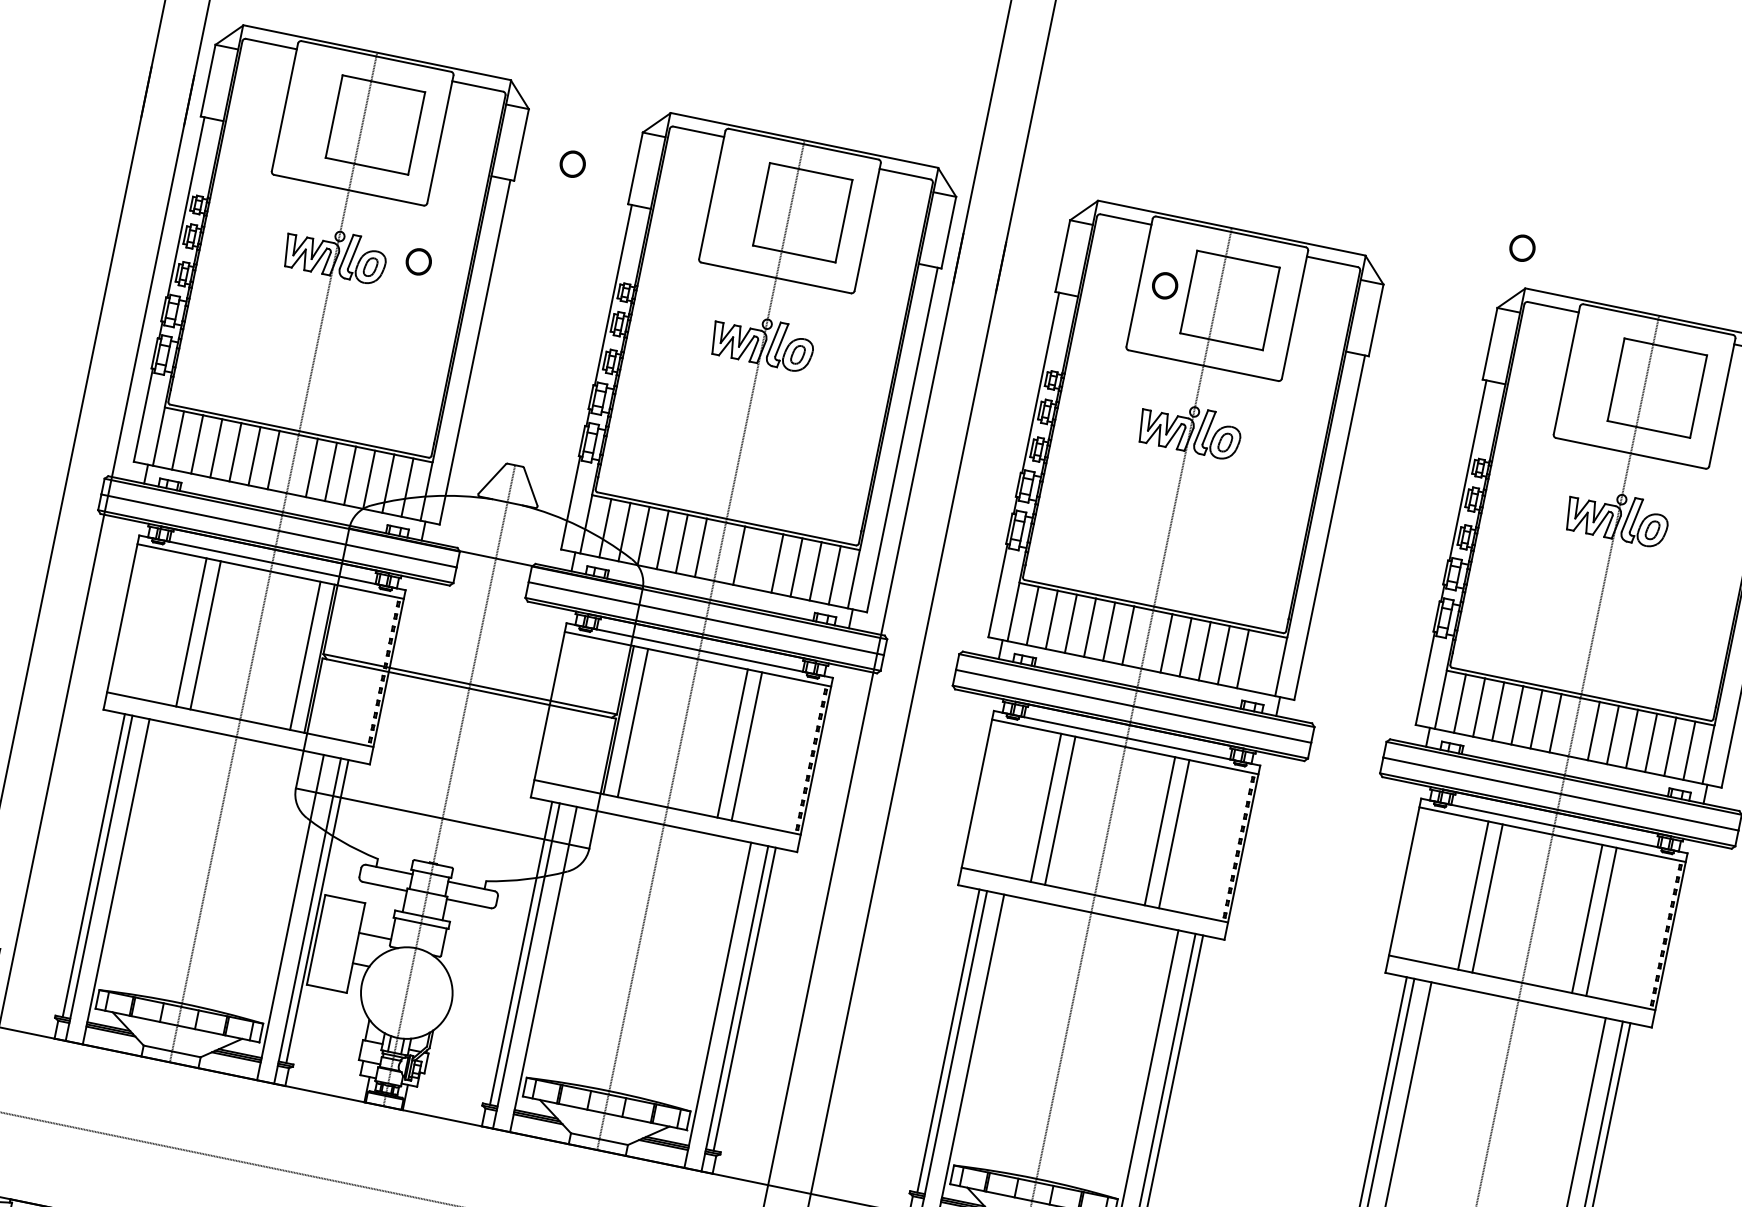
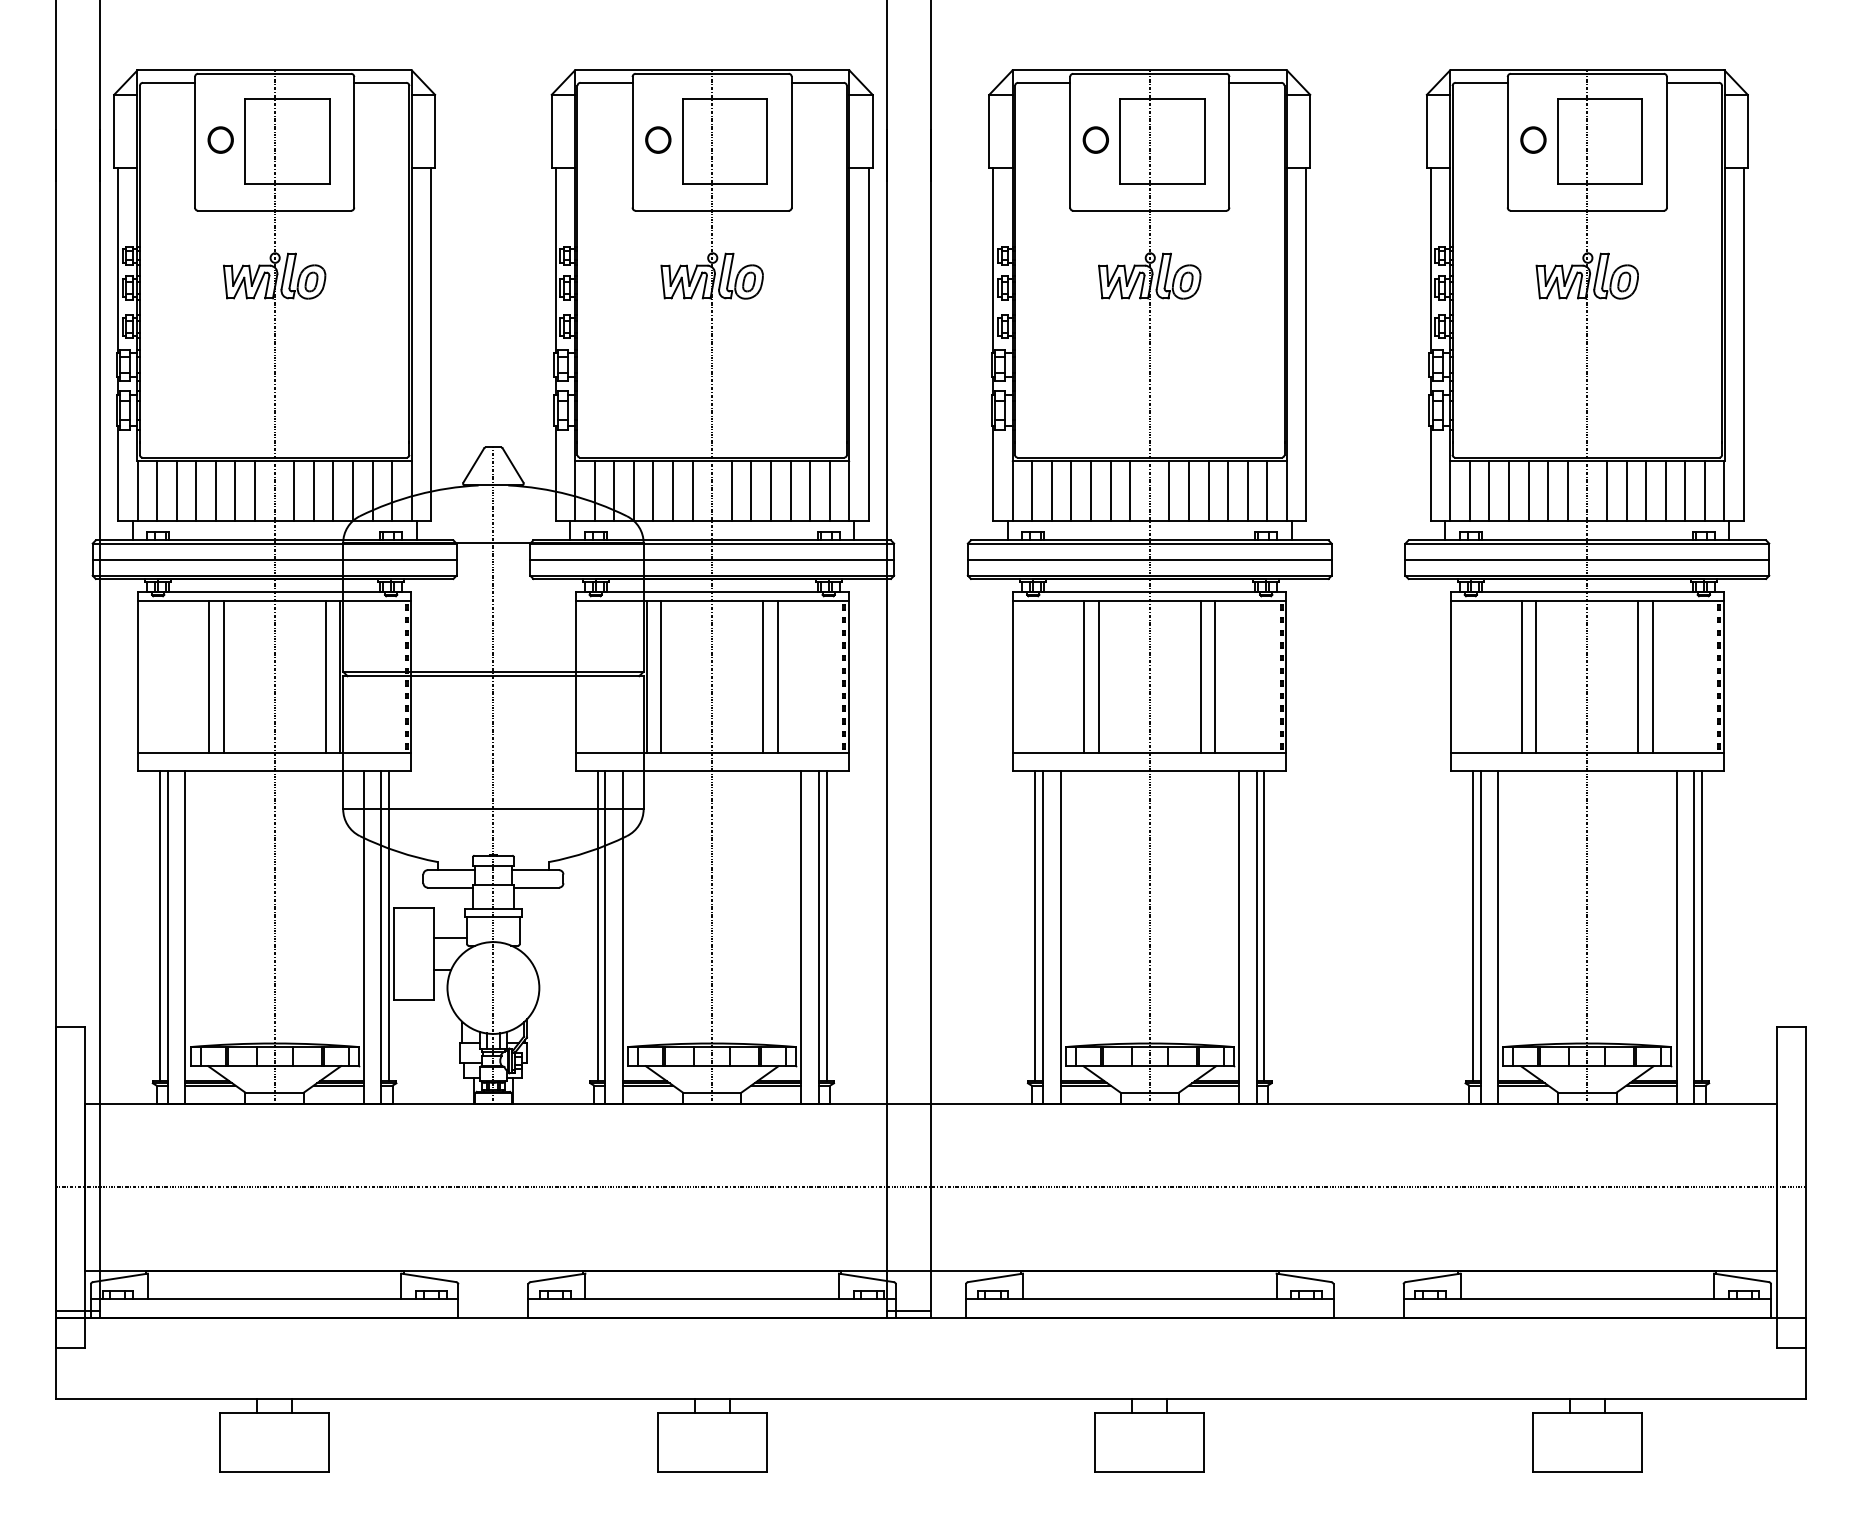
part: (573, 163) -> (658, 139), moved
part: (1522, 247) -> (1533, 139), moved
part: (418, 261) -> (220, 139), moved
line: (758, 559) -> (751, 491), added
line: (1262, 663) -> (1267, 491), added

